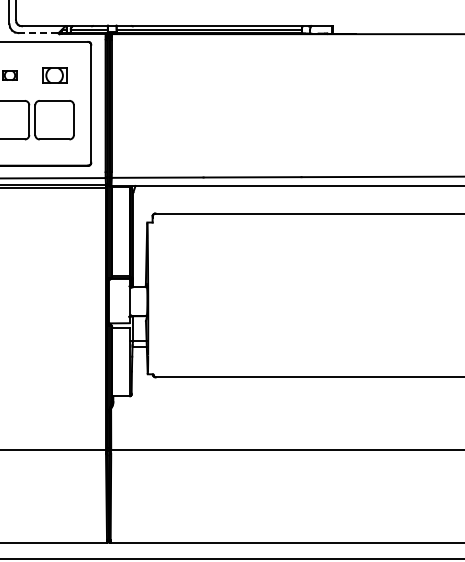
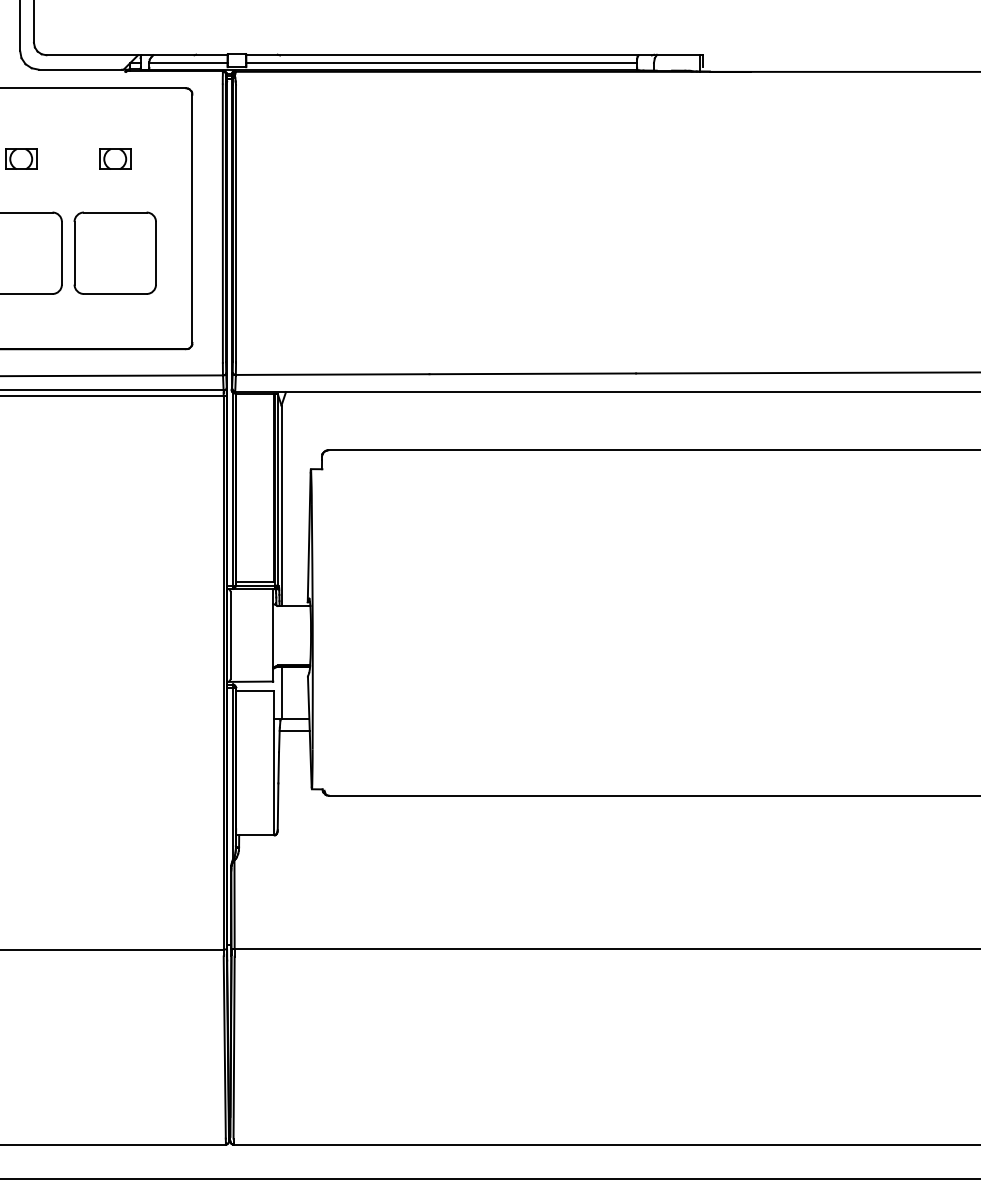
line: (38, 33) -> (81, 70), dashed -> solid
part: (54, 75) -> (115, 159), size x0.62

